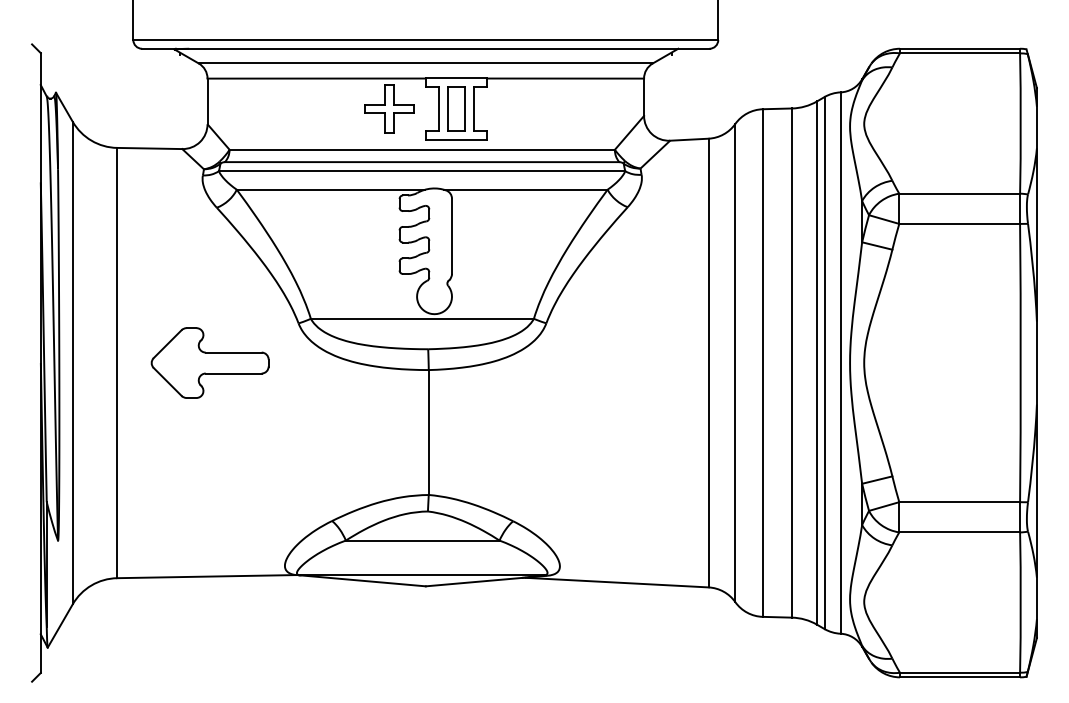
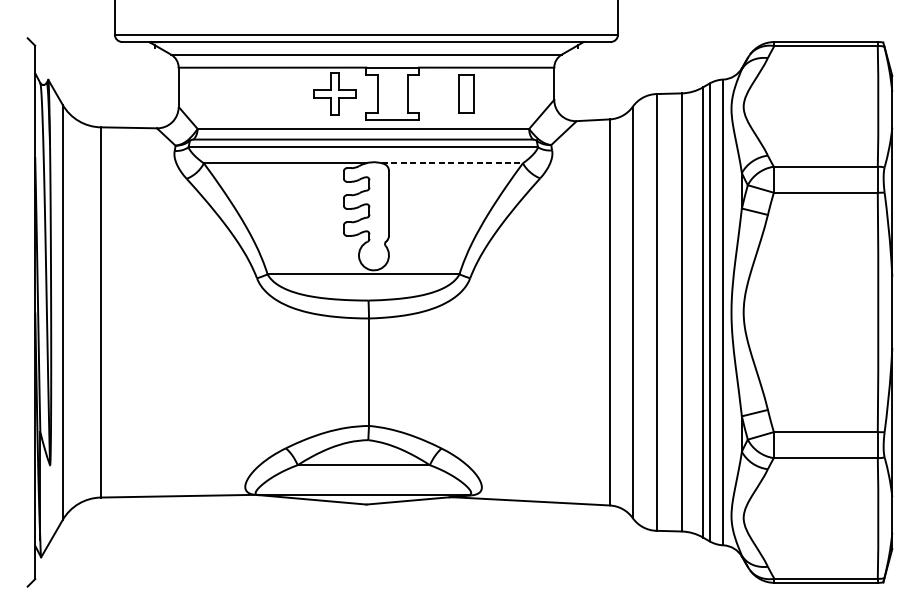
part: (456, 108) -> (466, 93), moved
line: (525, 189) -> (452, 163), solid -> dashed
part: (209, 362) -> (180, 311), removed

